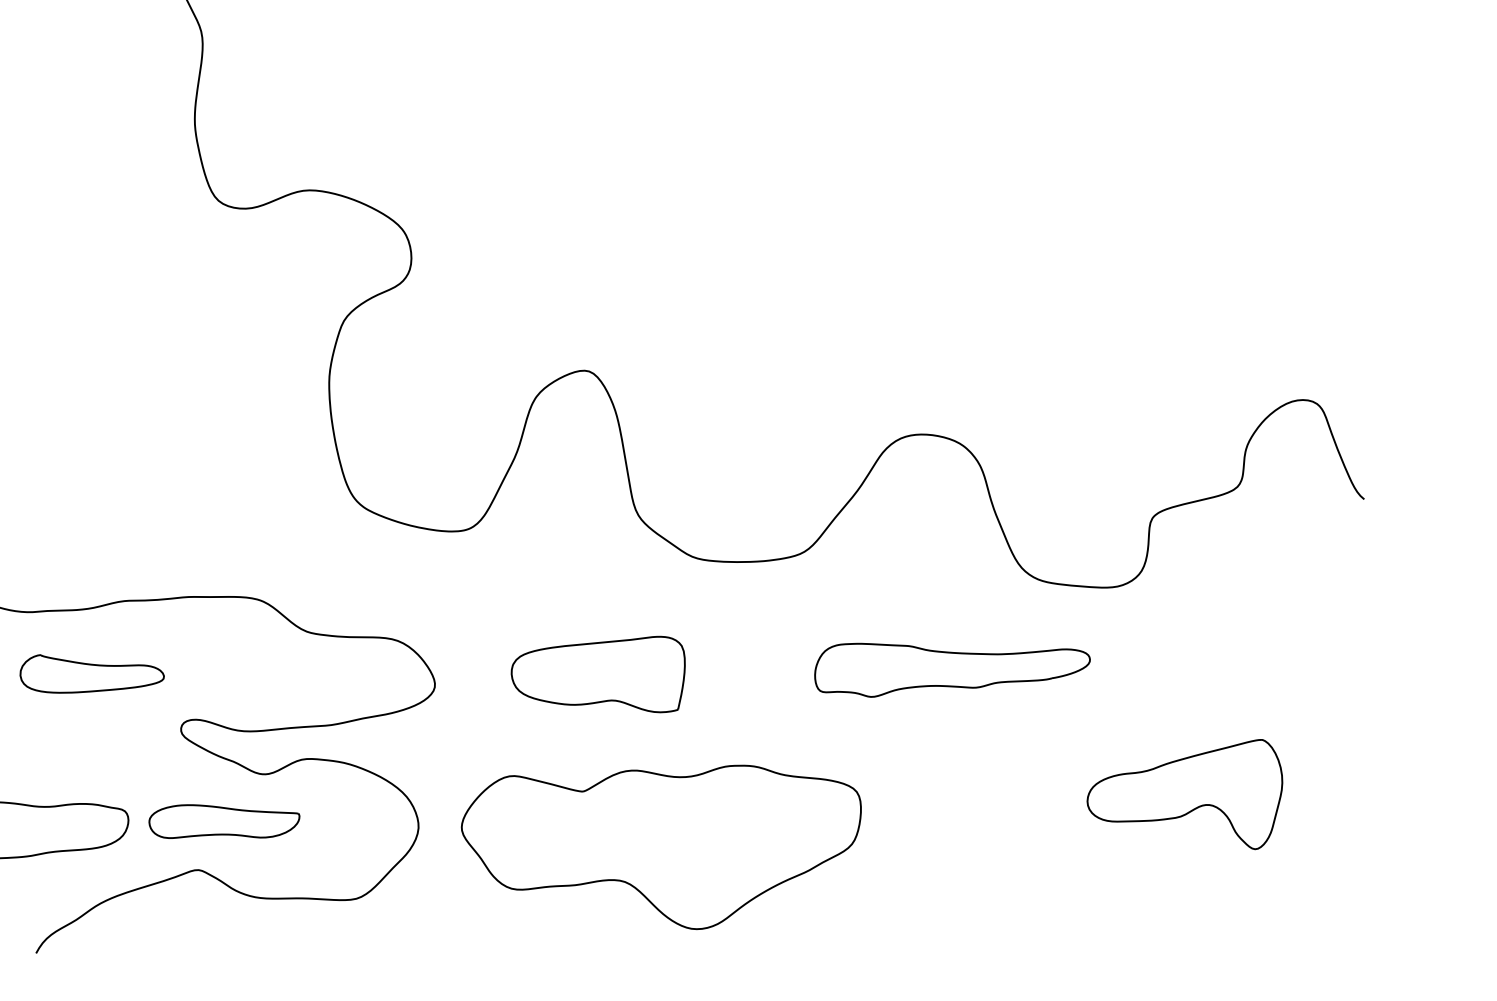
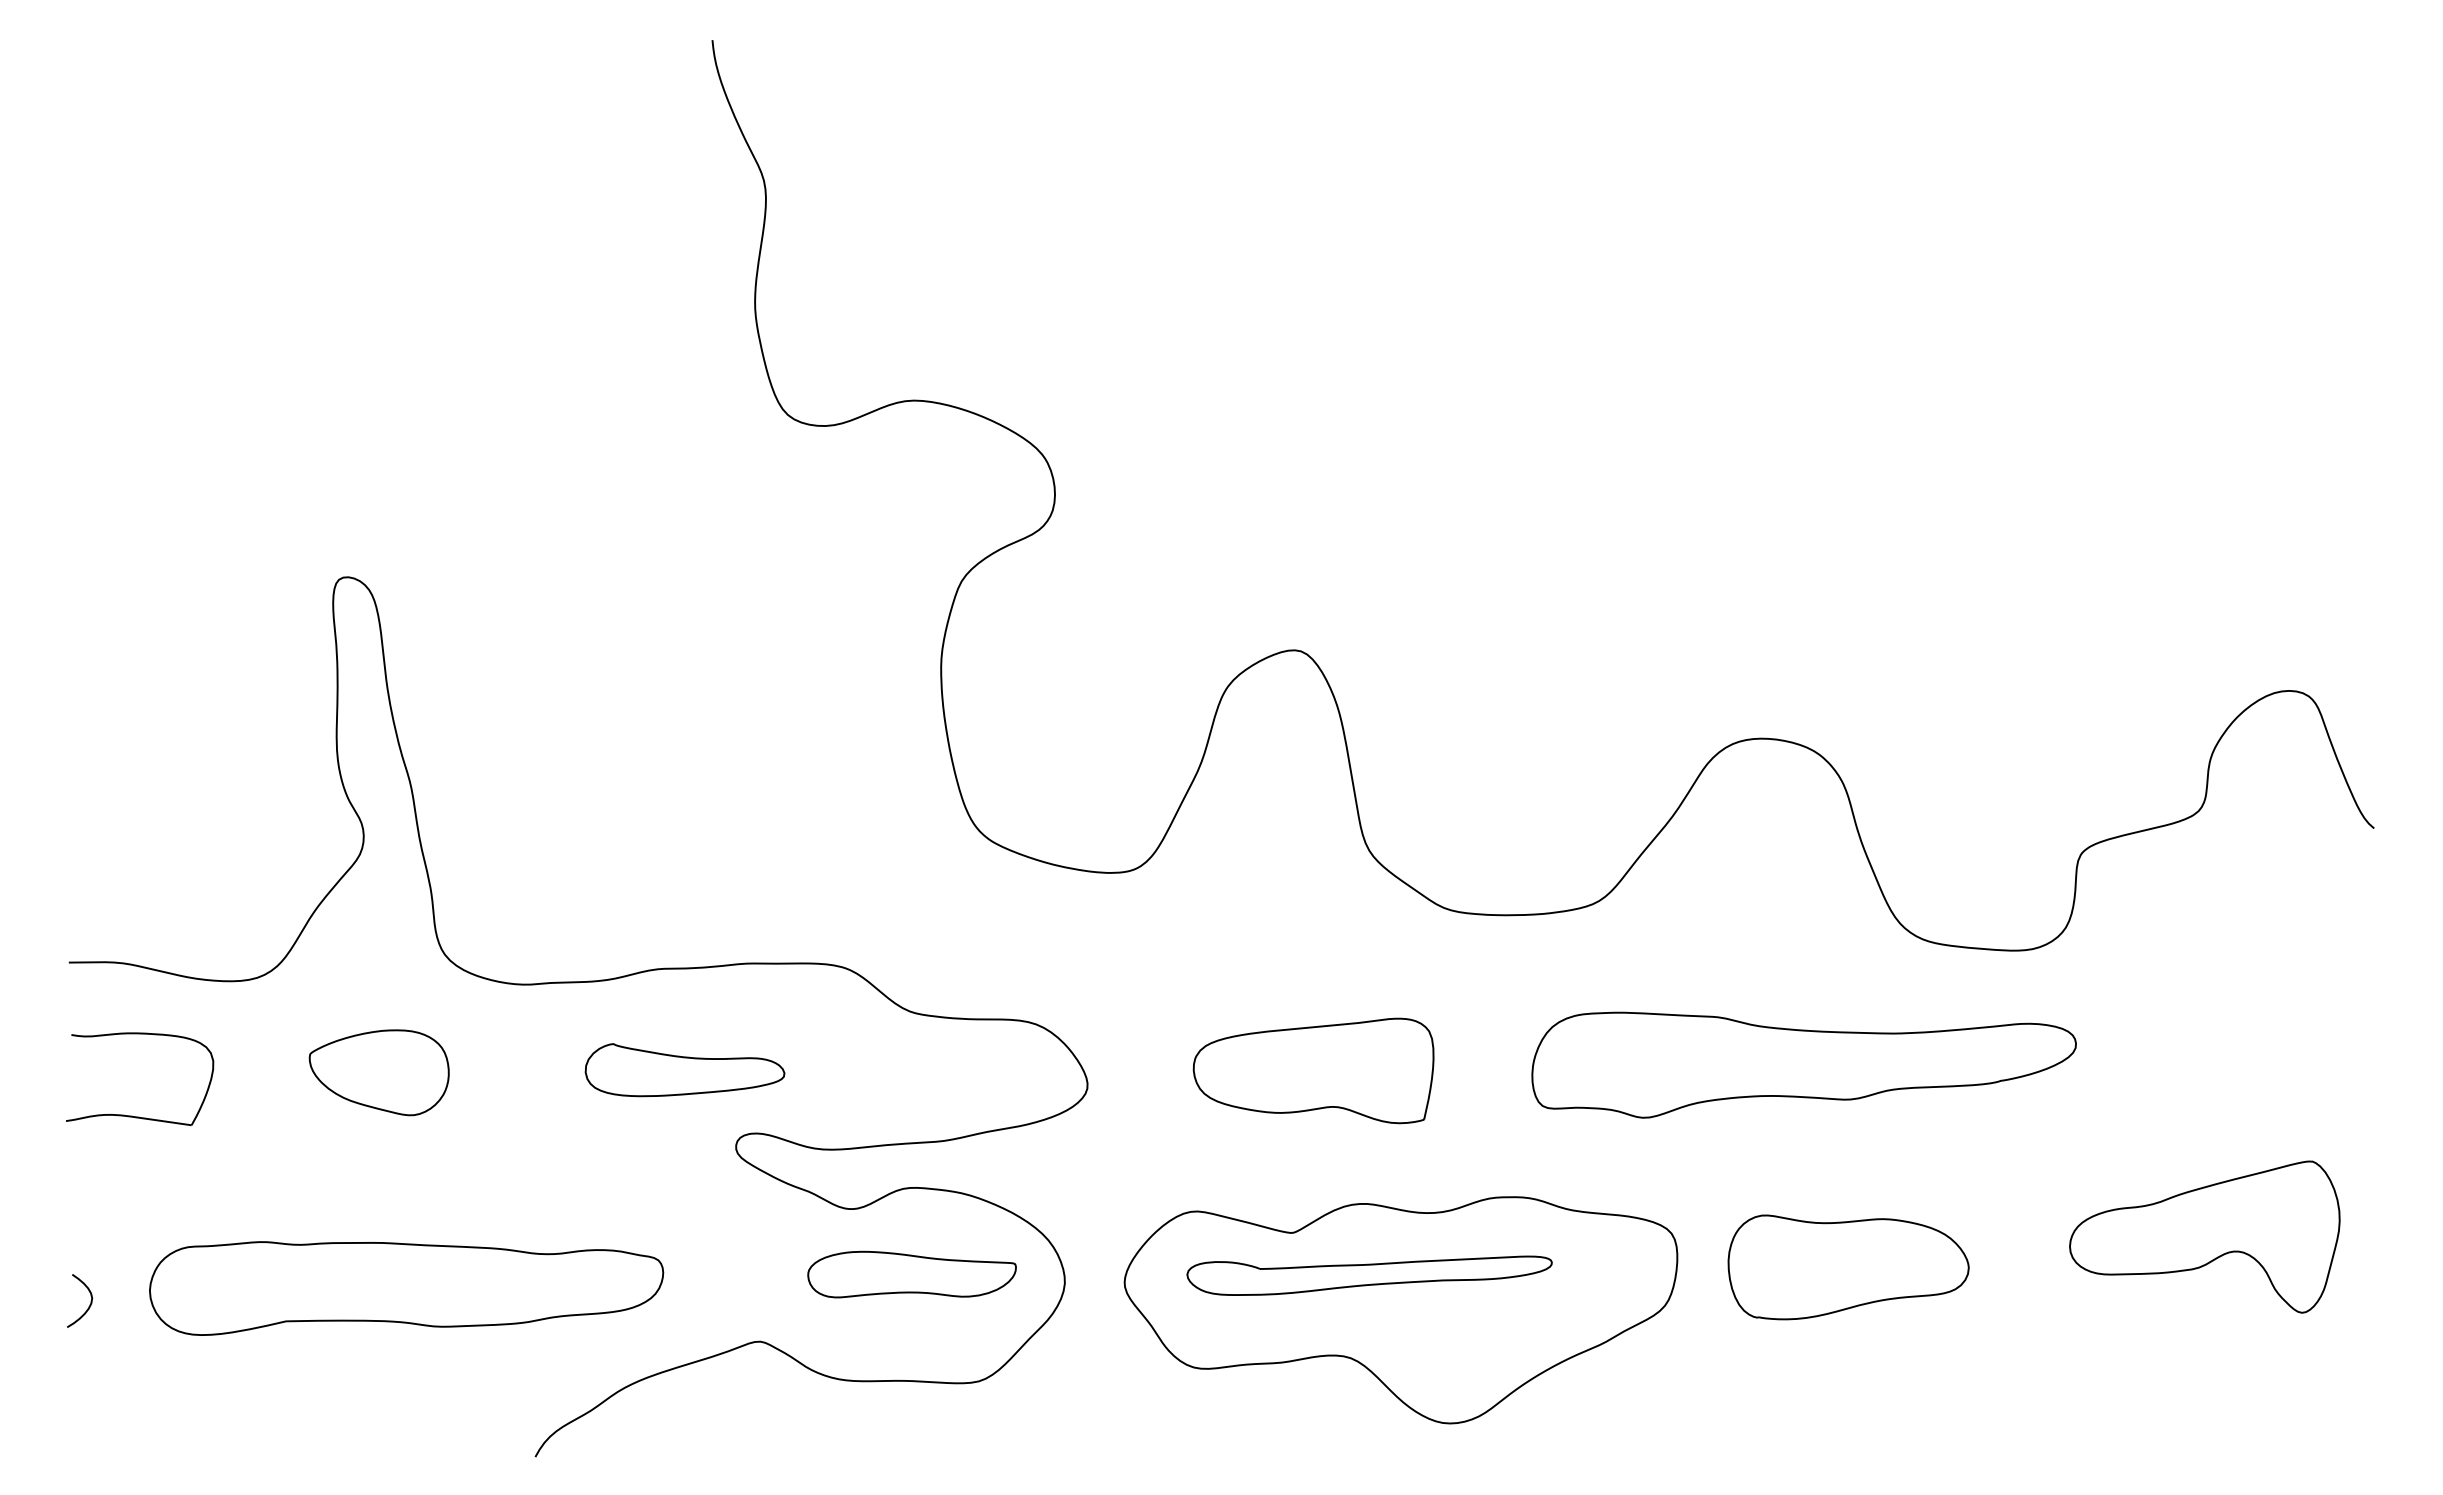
part: (952, 669) -> (1803, 1064), size x1.43
part: (91, 674) -> (684, 1070), moved
part: (1184, 794) -> (2204, 1236), moved
part: (984, 816) -> (1848, 1267), added
part: (224, 821) -> (911, 1274), moved
part: (638, 822) -> (1369, 1275), added

